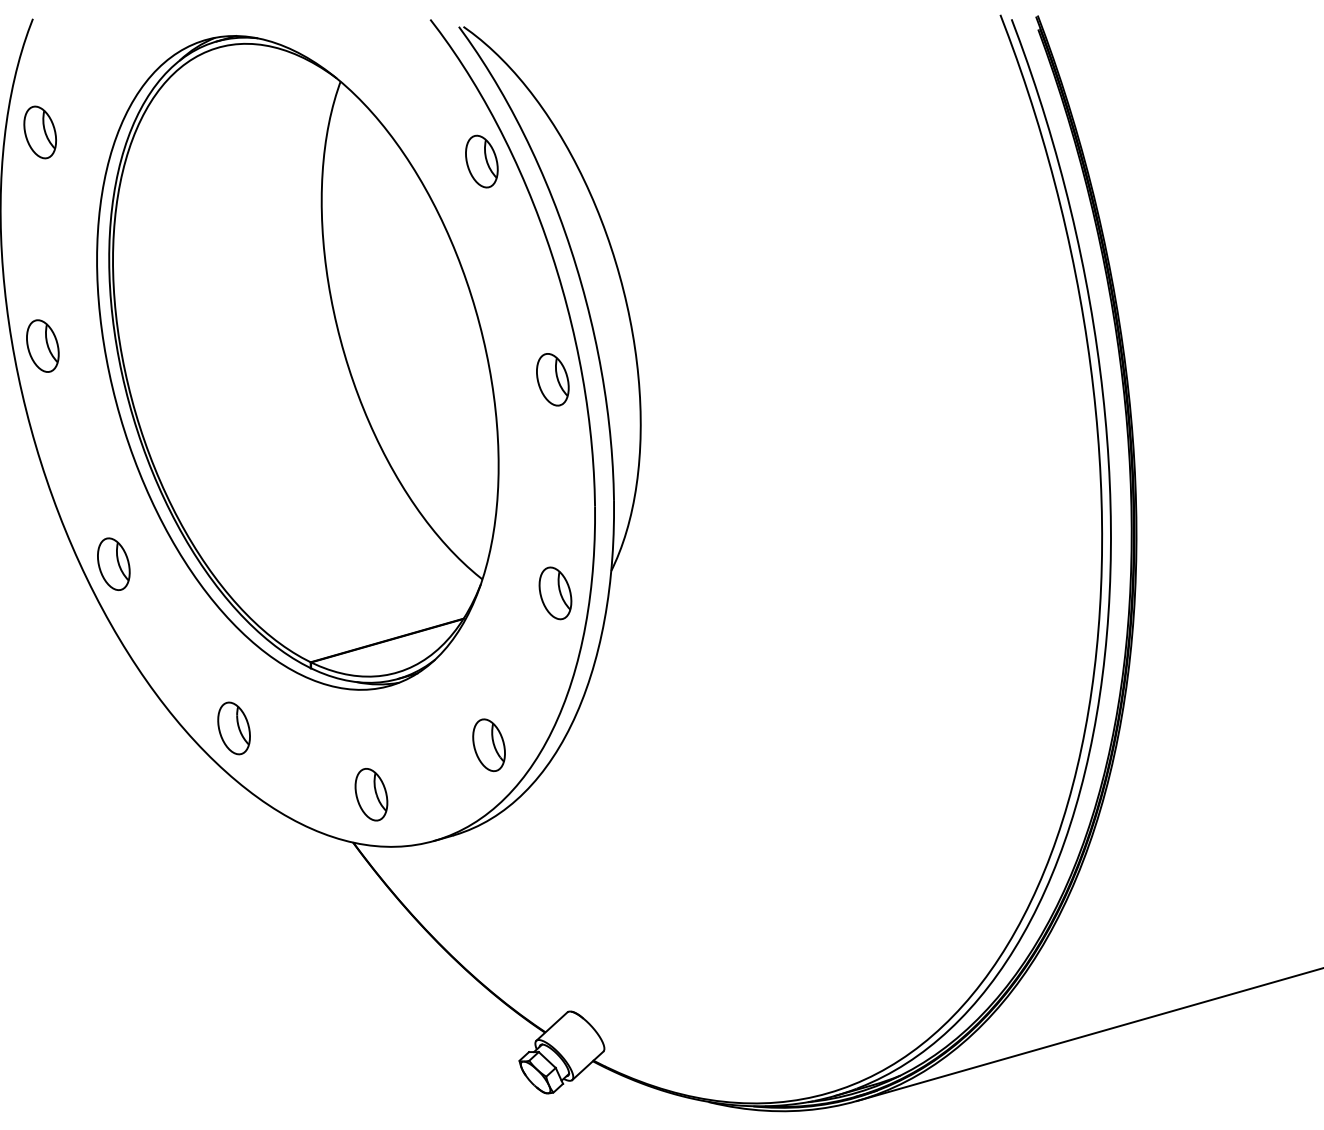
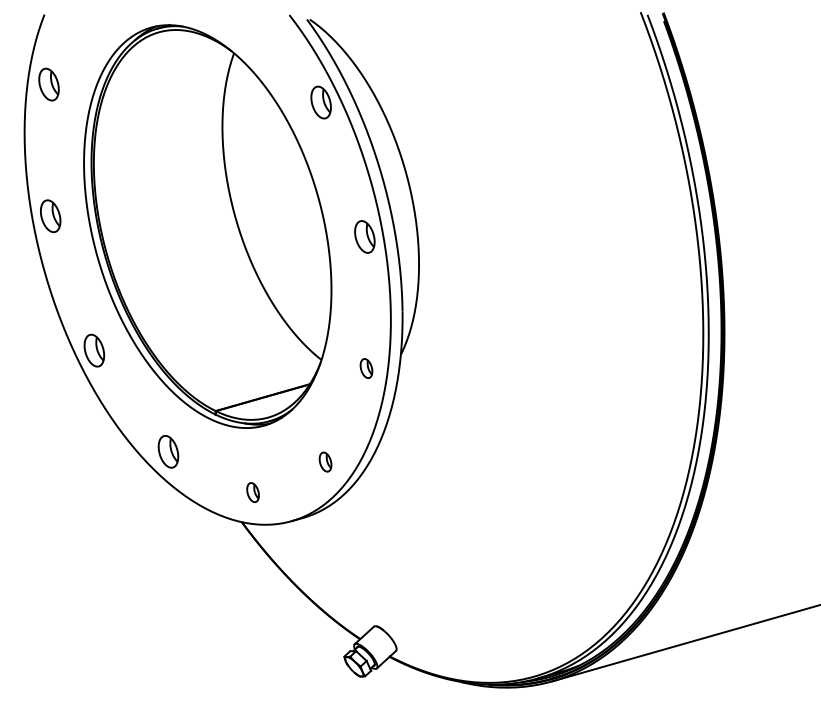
part: (555, 593) -> (366, 368), size x0.6
part: (488, 744) -> (325, 461), size x0.6
part: (370, 794) -> (252, 492), size x0.6

